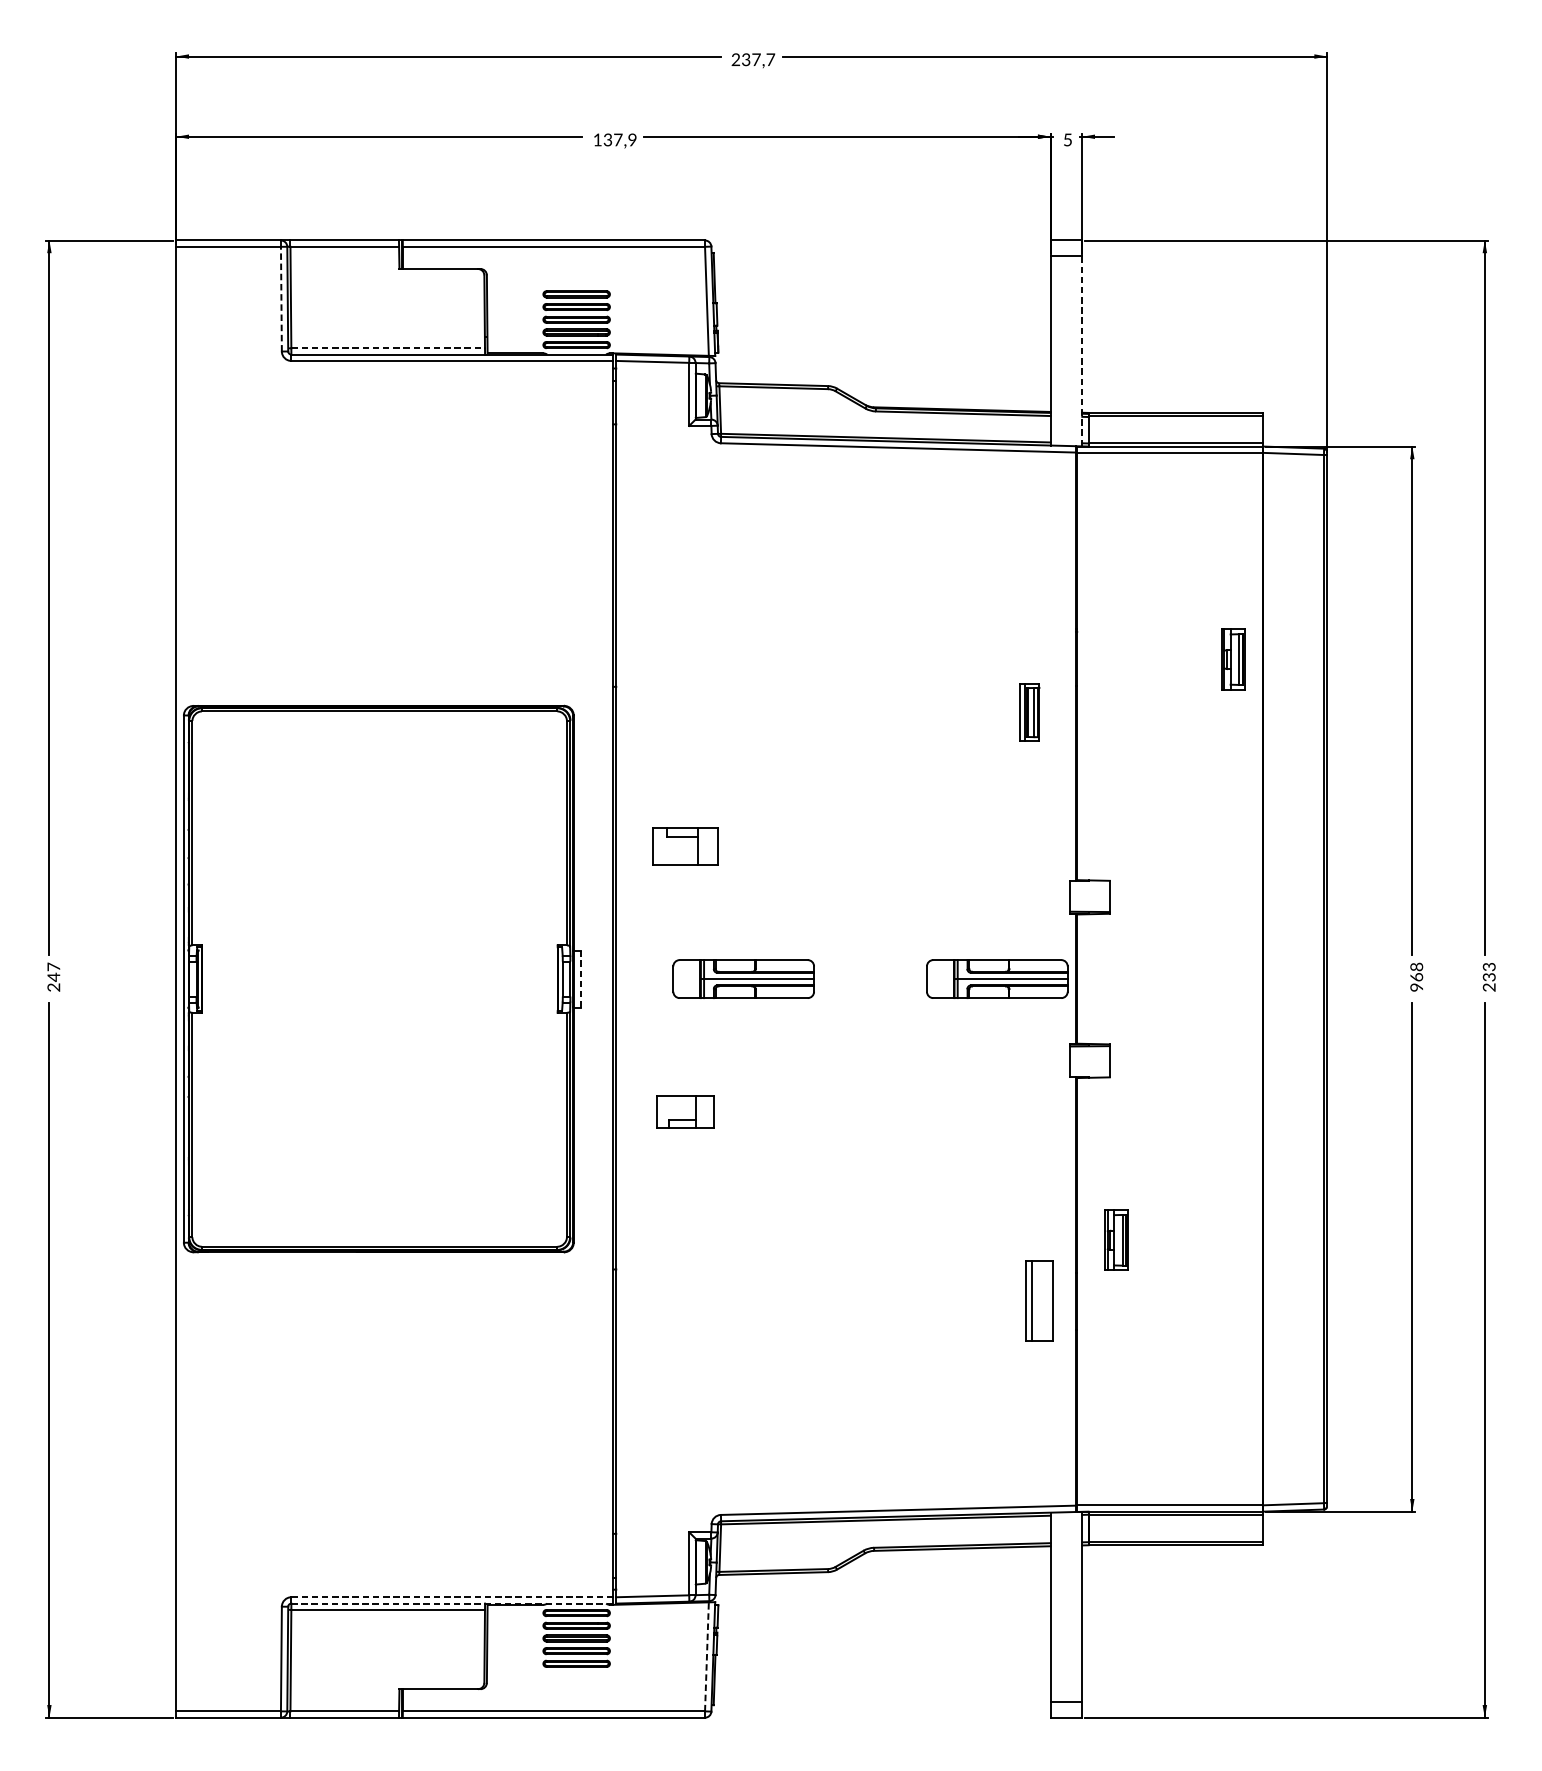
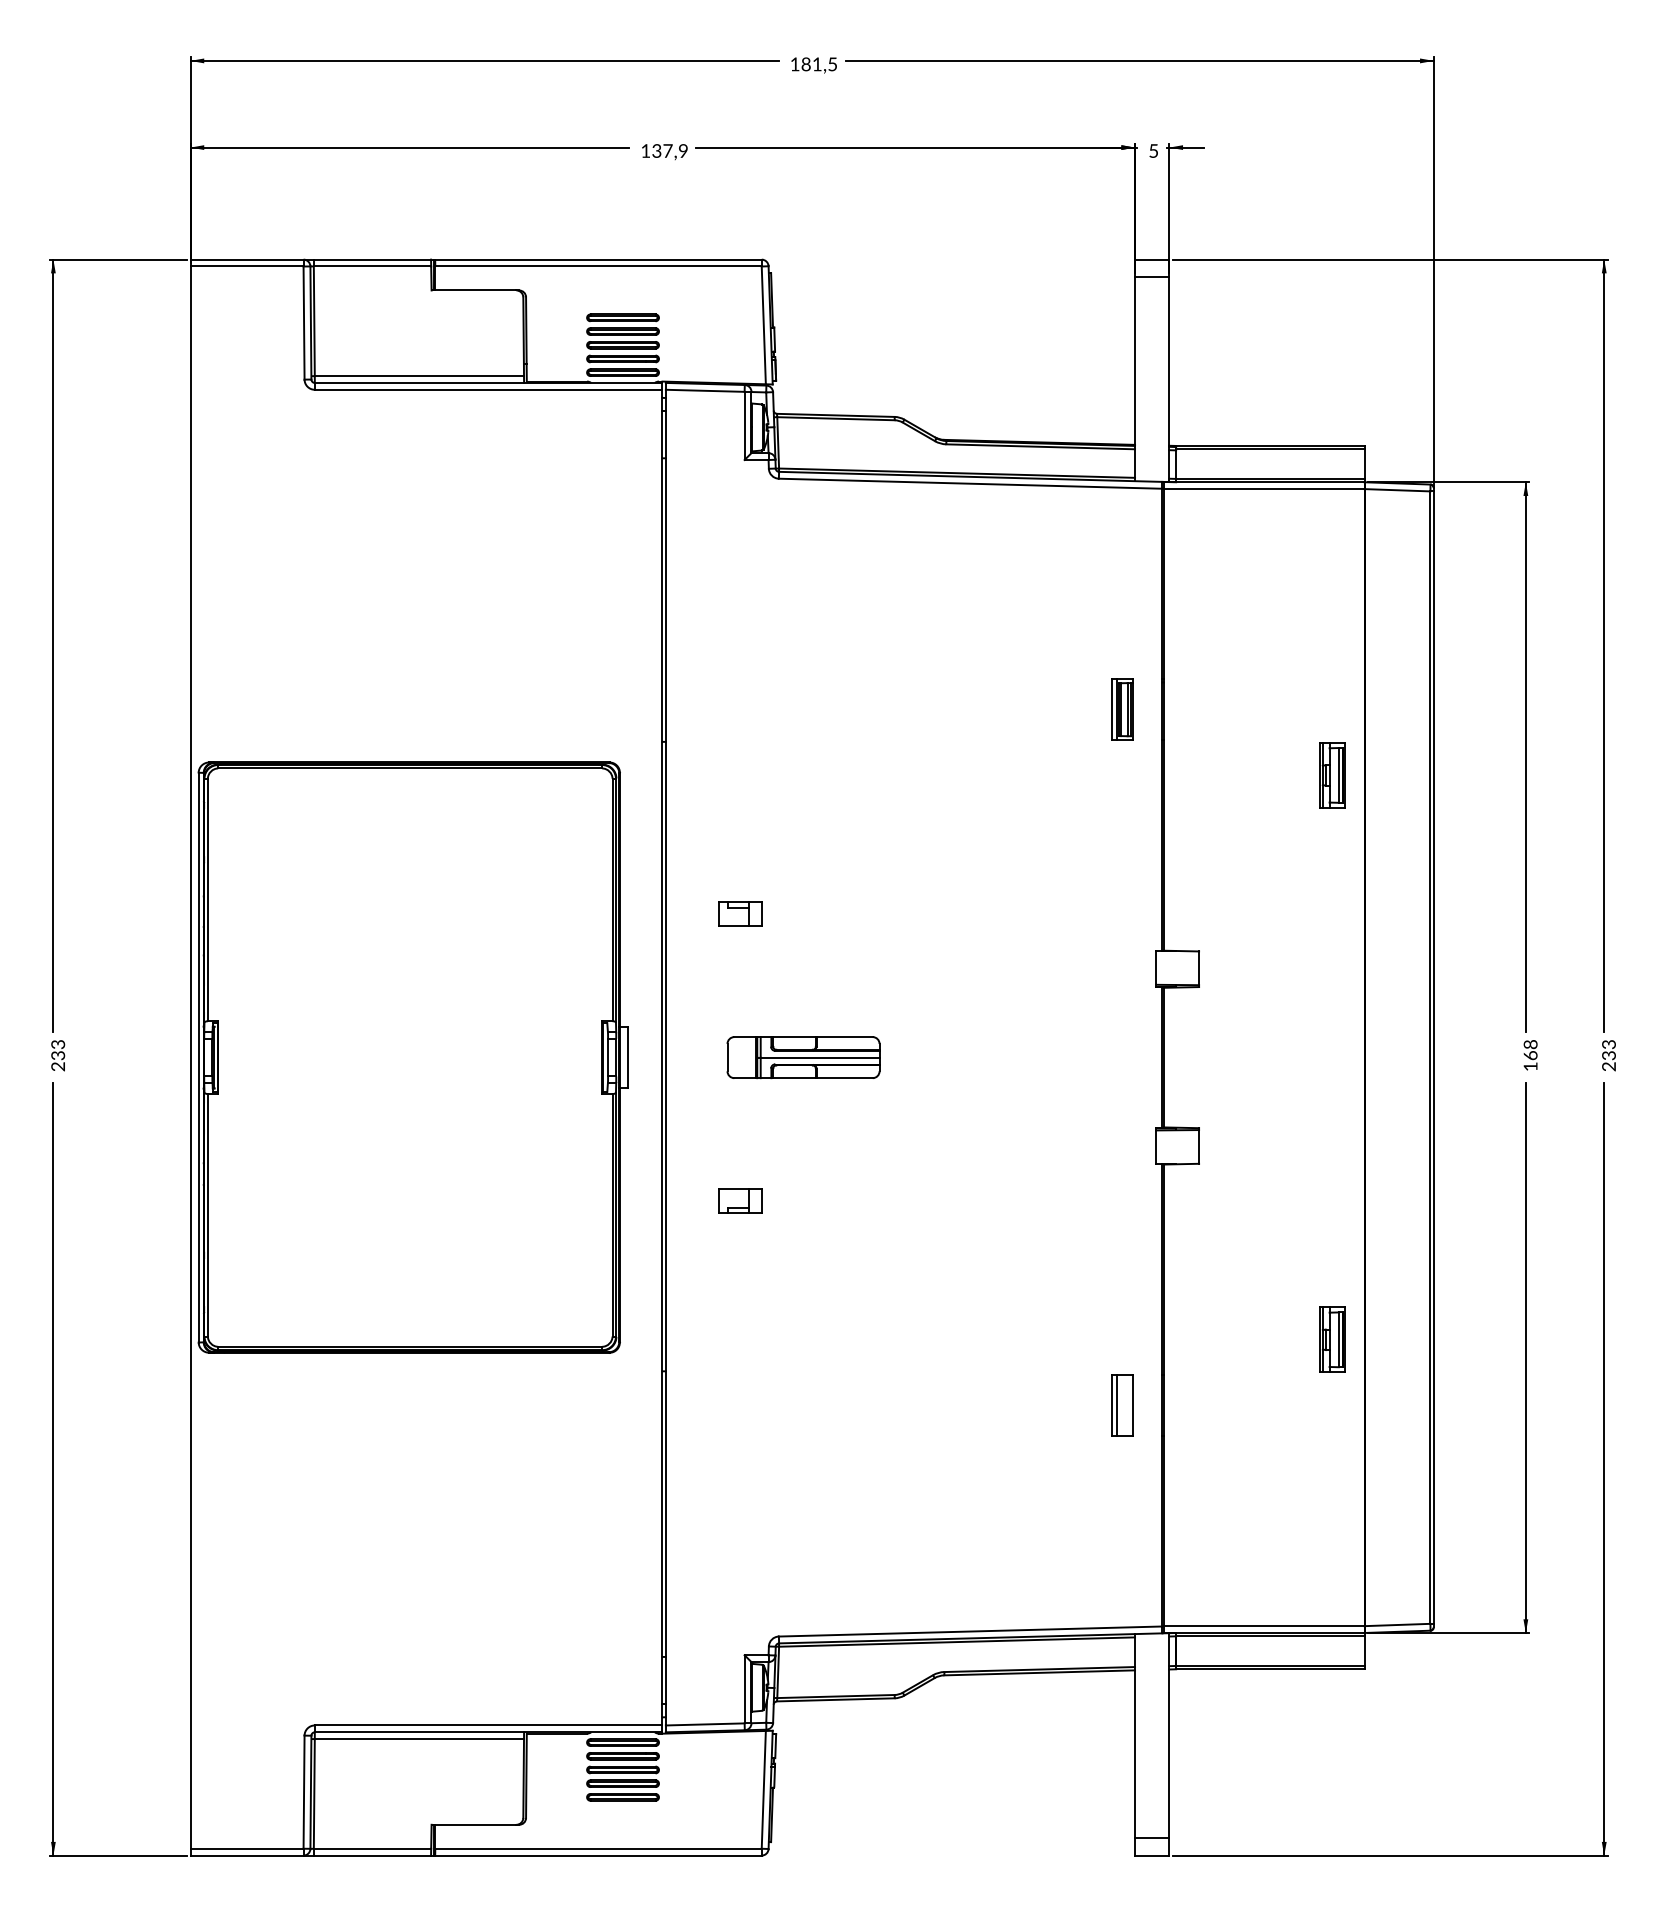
text: (752, 59) -> (813, 64), 237,7 -> 181,5
line: (281, 299) -> (304, 323), dashed -> solid
line: (388, 348) -> (419, 376), dashed -> solid
line: (1082, 351) -> (1169, 379), dashed -> solid
part: (1233, 659) -> (1332, 775), moved
part: (1029, 712) -> (1122, 709), moved
part: (685, 845) -> (740, 913), size x0.62
text: (54, 971) -> (58, 1049), 247 -> 233
line: (581, 978) -> (628, 1057), dashed -> solid
part: (997, 978) -> (1077, 1057), removed
text: (1416, 987) -> (1530, 1066), 968 -> 168
part: (685, 1111) -> (740, 1200), size x0.71
part: (1116, 1240) -> (1332, 1339), moved
part: (1038, 1301) -> (1122, 1405), size x0.71
line: (452, 1597) -> (488, 1725), dashed -> solid
line: (452, 1603) -> (488, 1732), dashed -> solid
line: (706, 1656) -> (763, 1789), dashed -> solid

